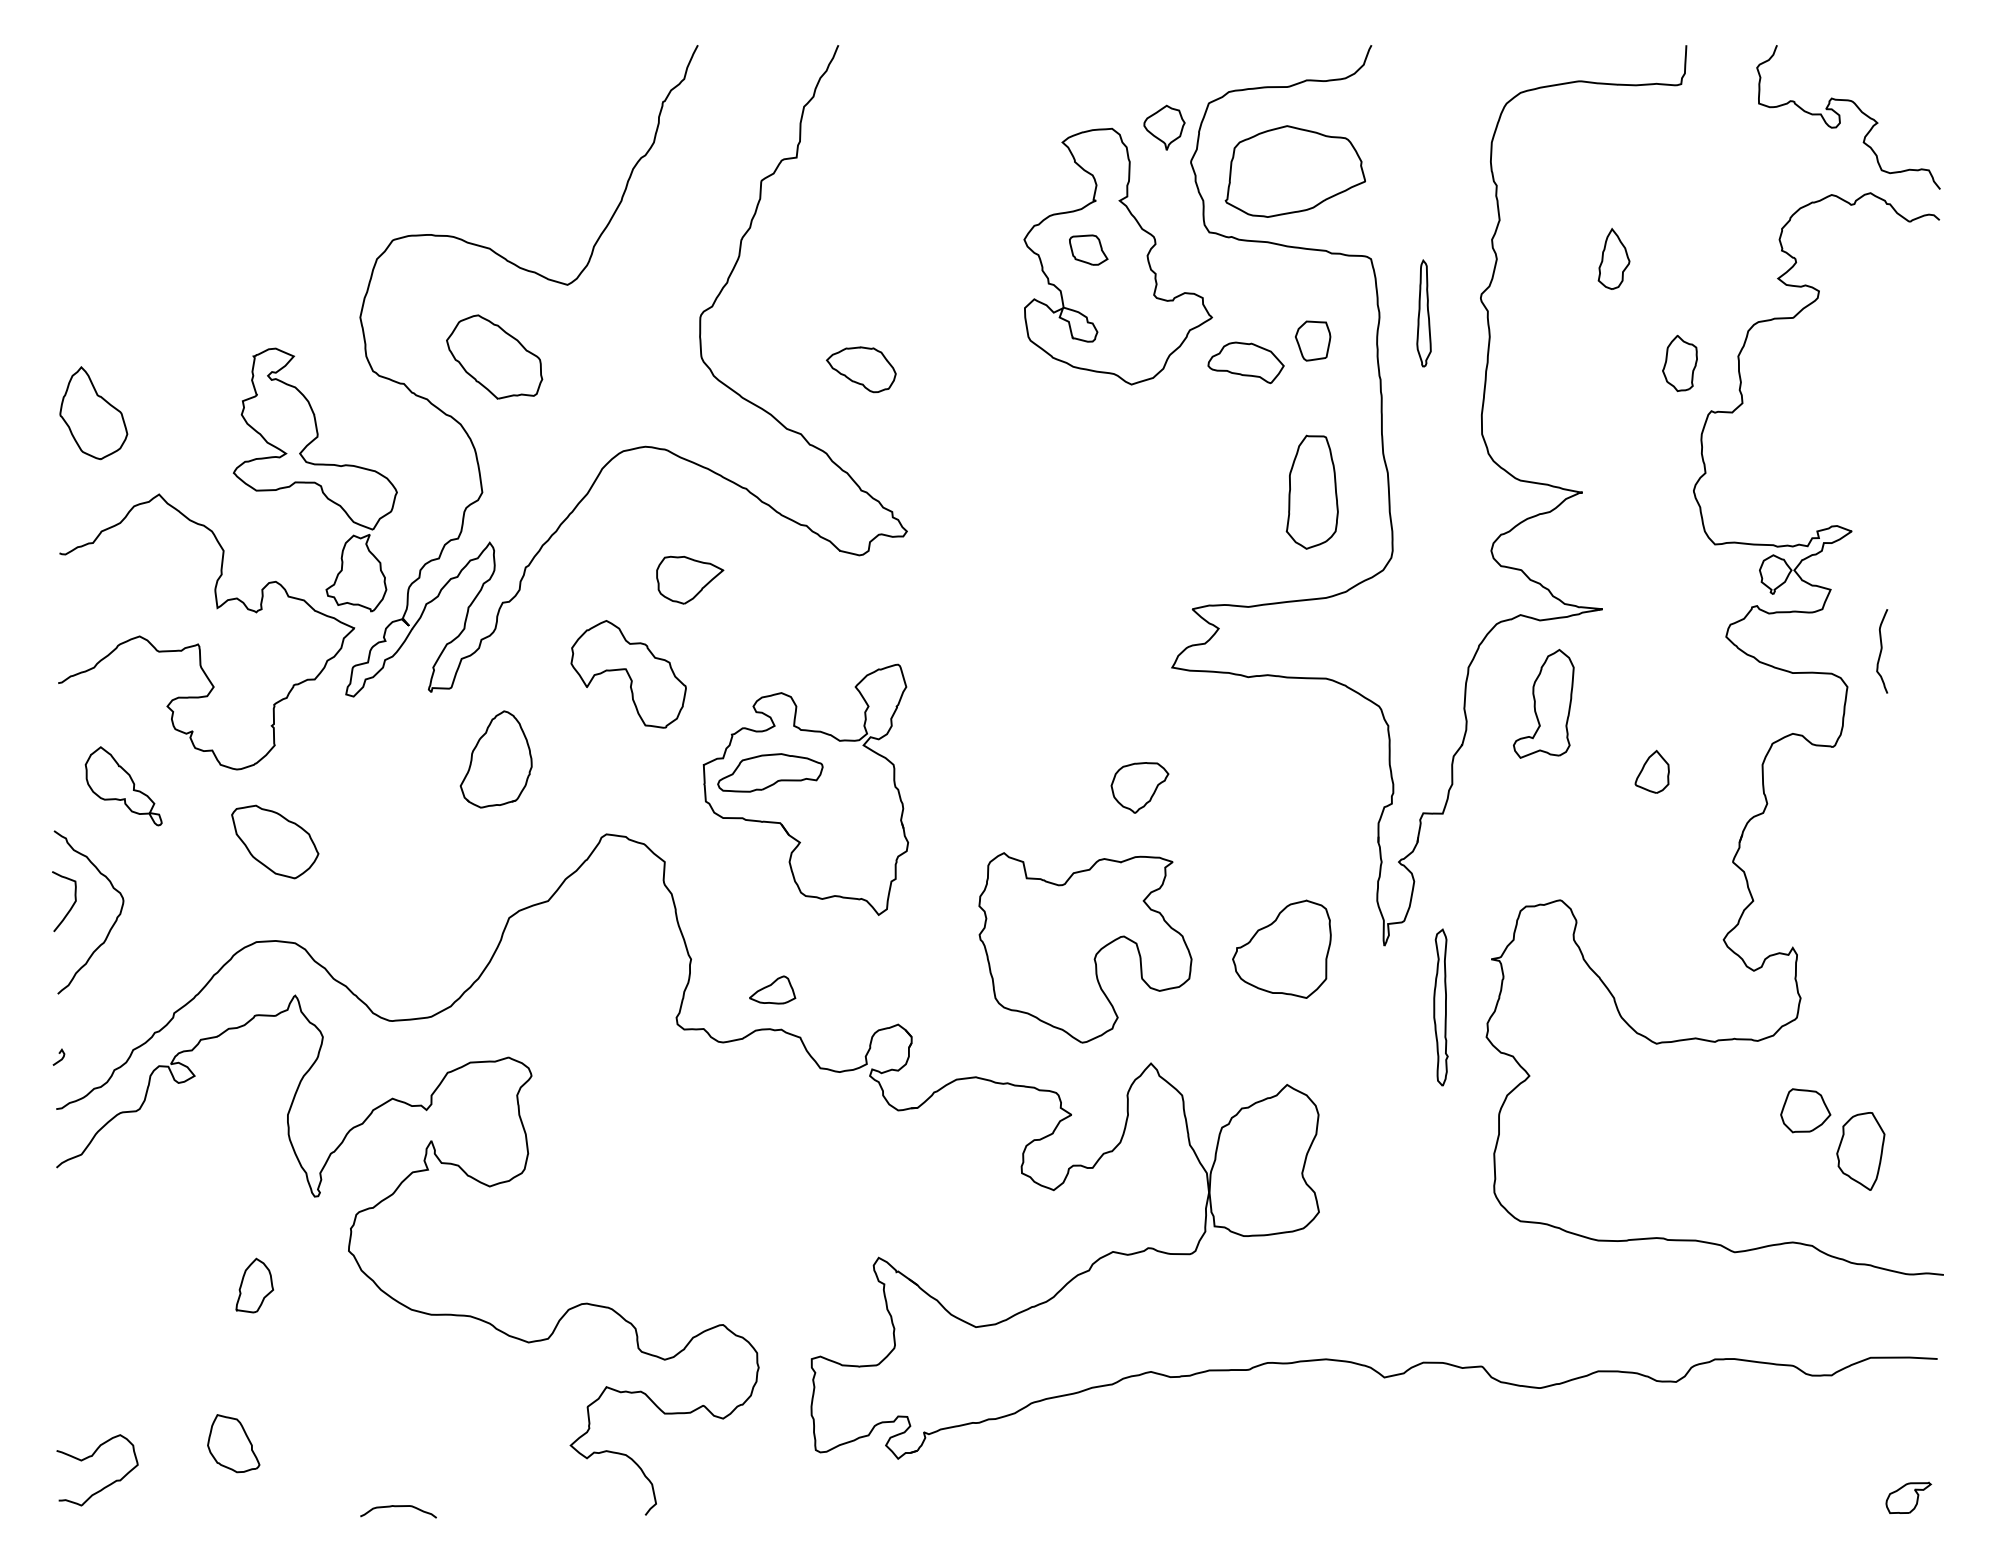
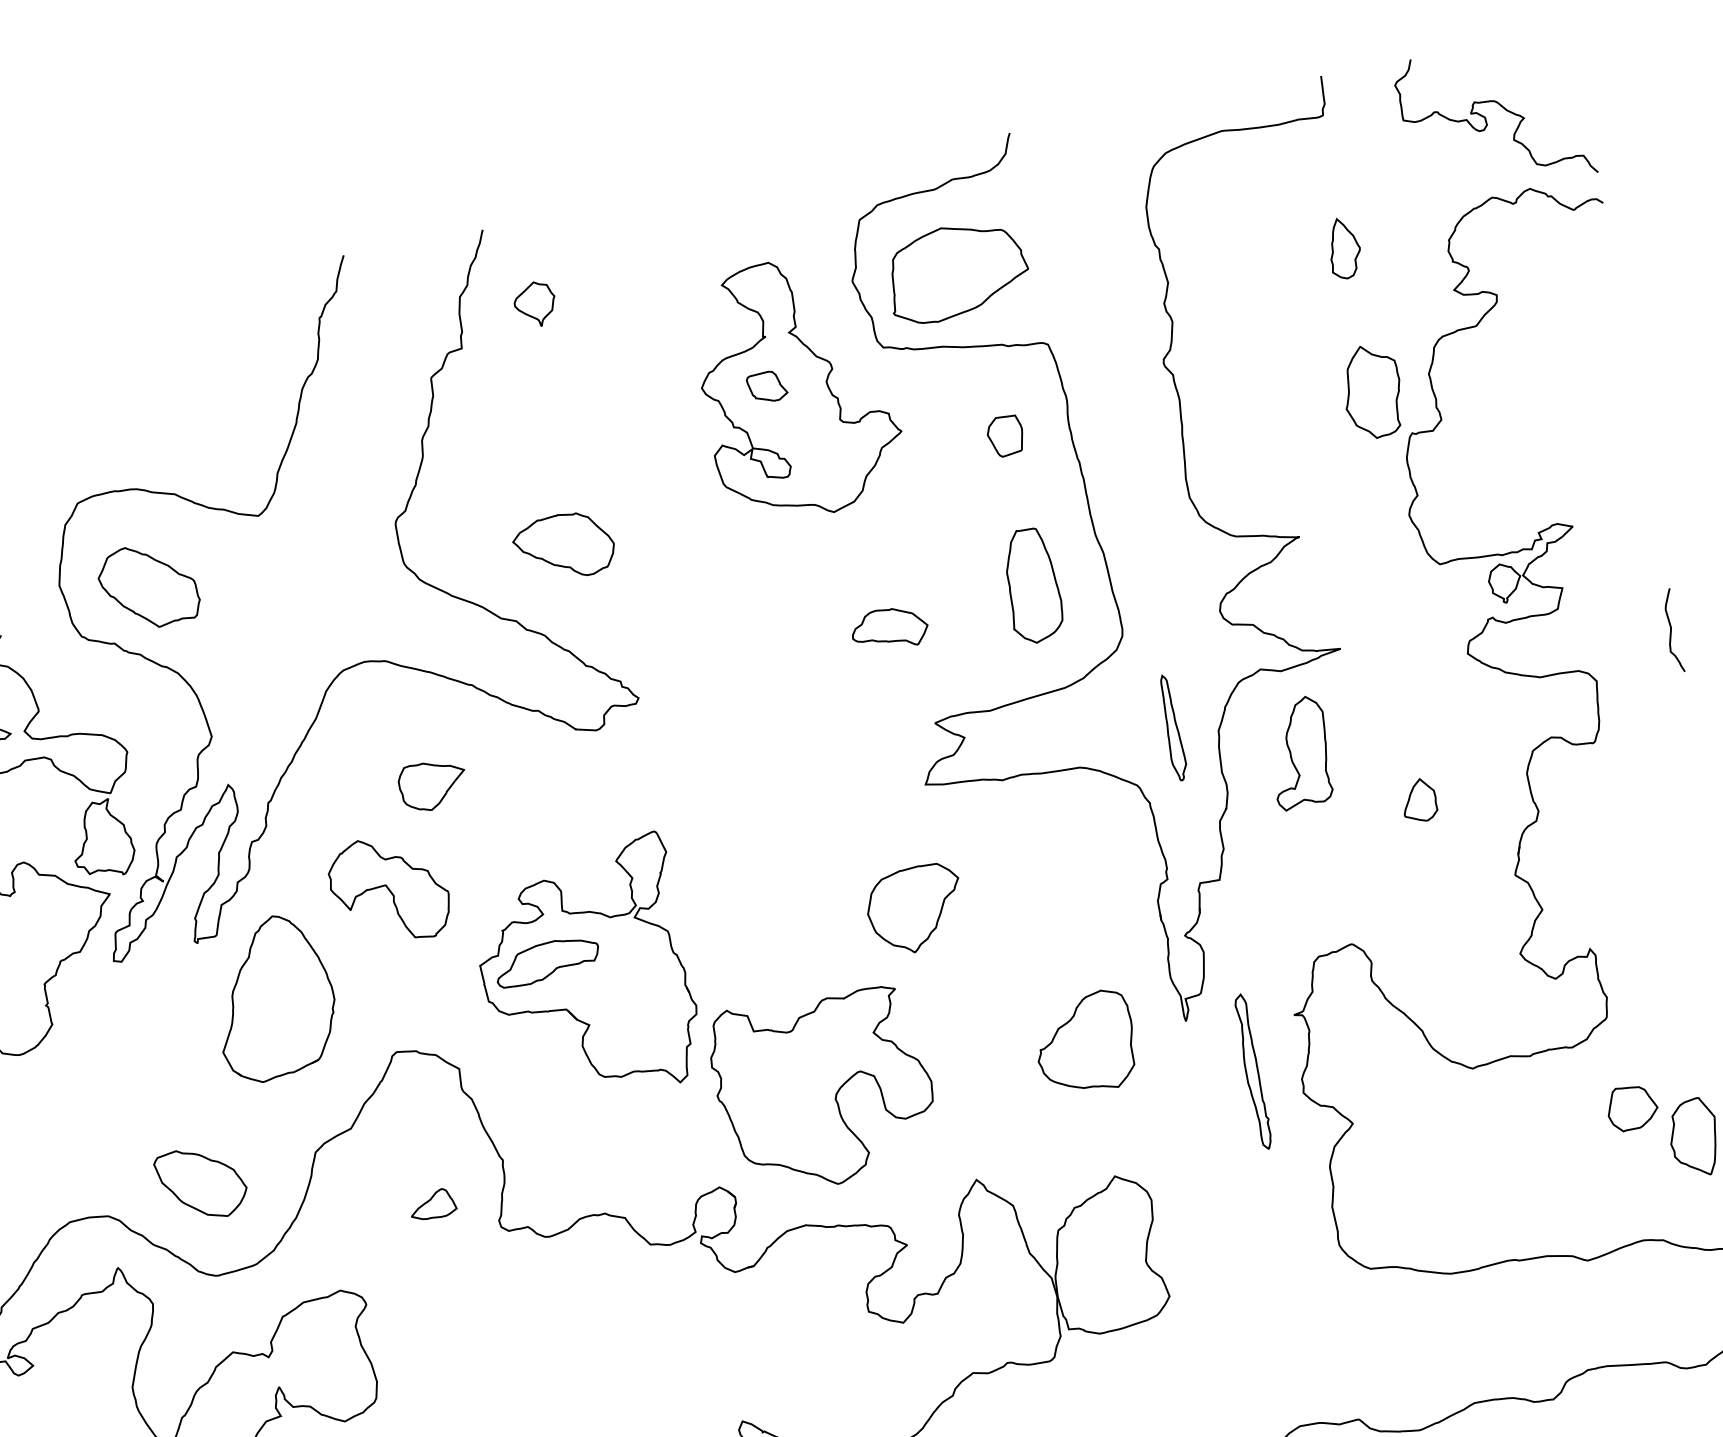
part: (1164, 127) -> (535, 304), moved
part: (1613, 258) -> (1343, 247), moved
part: (1423, 313) -> (1172, 728), moved
part: (494, 356) -> (148, 585), moved
part: (1245, 362) -> (889, 628), moved
part: (1679, 363) -> (1371, 391), size x1.67
part: (861, 369) -> (564, 546), size x1.43
curve: (1882, 650) -> (1672, 630), moved
part: (496, 759) -> (274, 998), size x1.67
part: (1139, 787) -> (915, 909), size x1.67
part: (275, 841) -> (201, 1183), moved
part: (1085, 947) -> (824, 1089), moved
part: (772, 989) -> (432, 1204), moved

